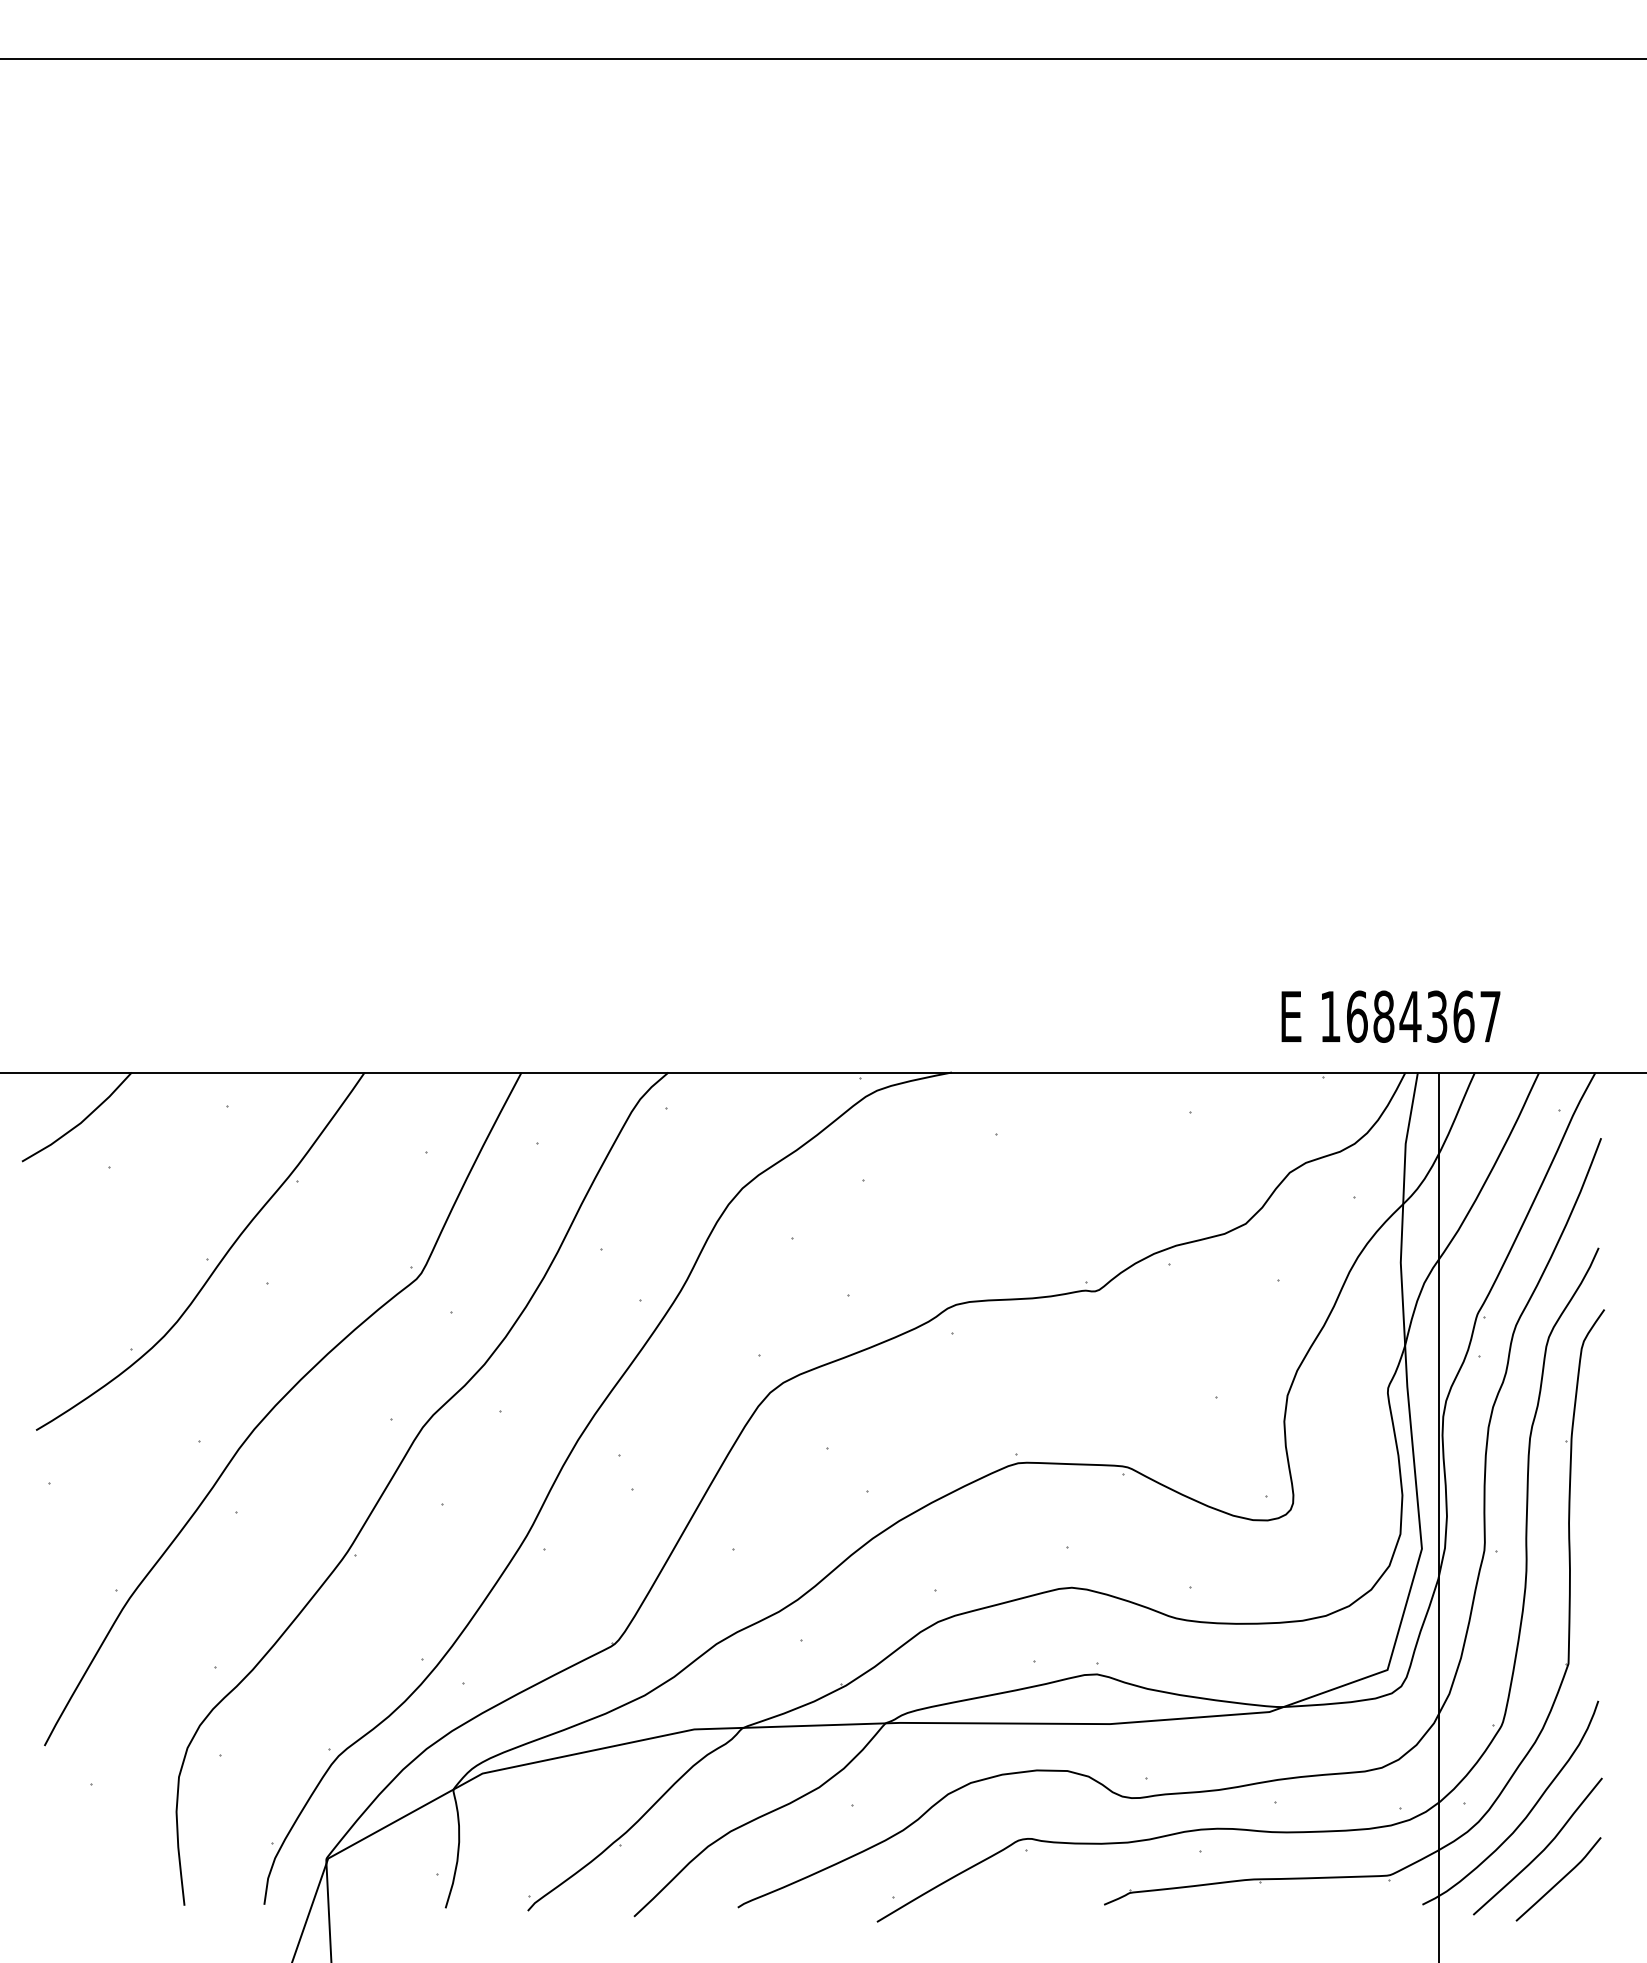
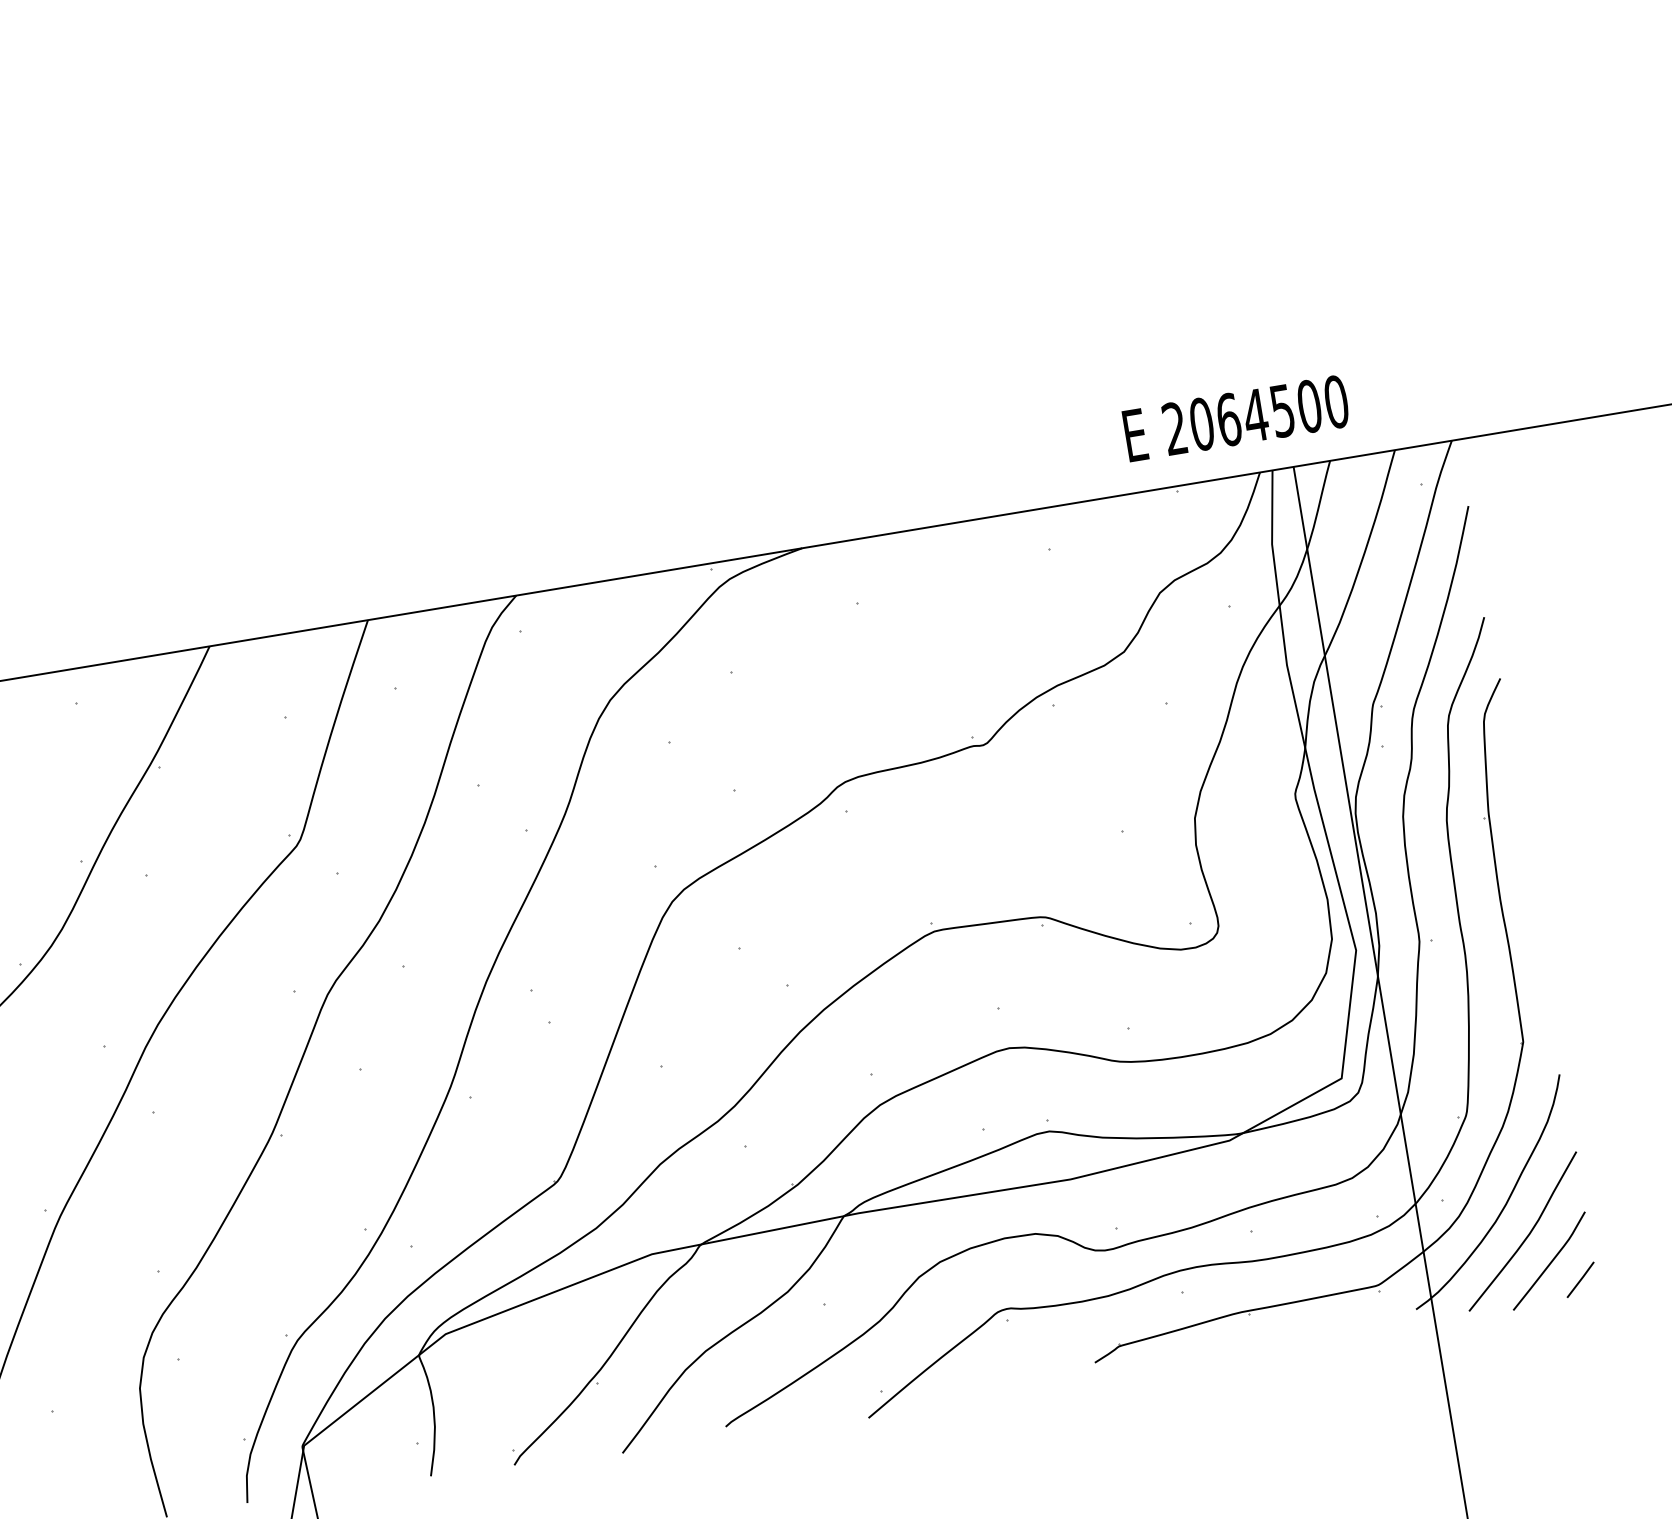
text: (1410, 1016) -> (1255, 415), 1684367 -> 2064500
line: (1585, 1902) -> (1580, 1280), added

